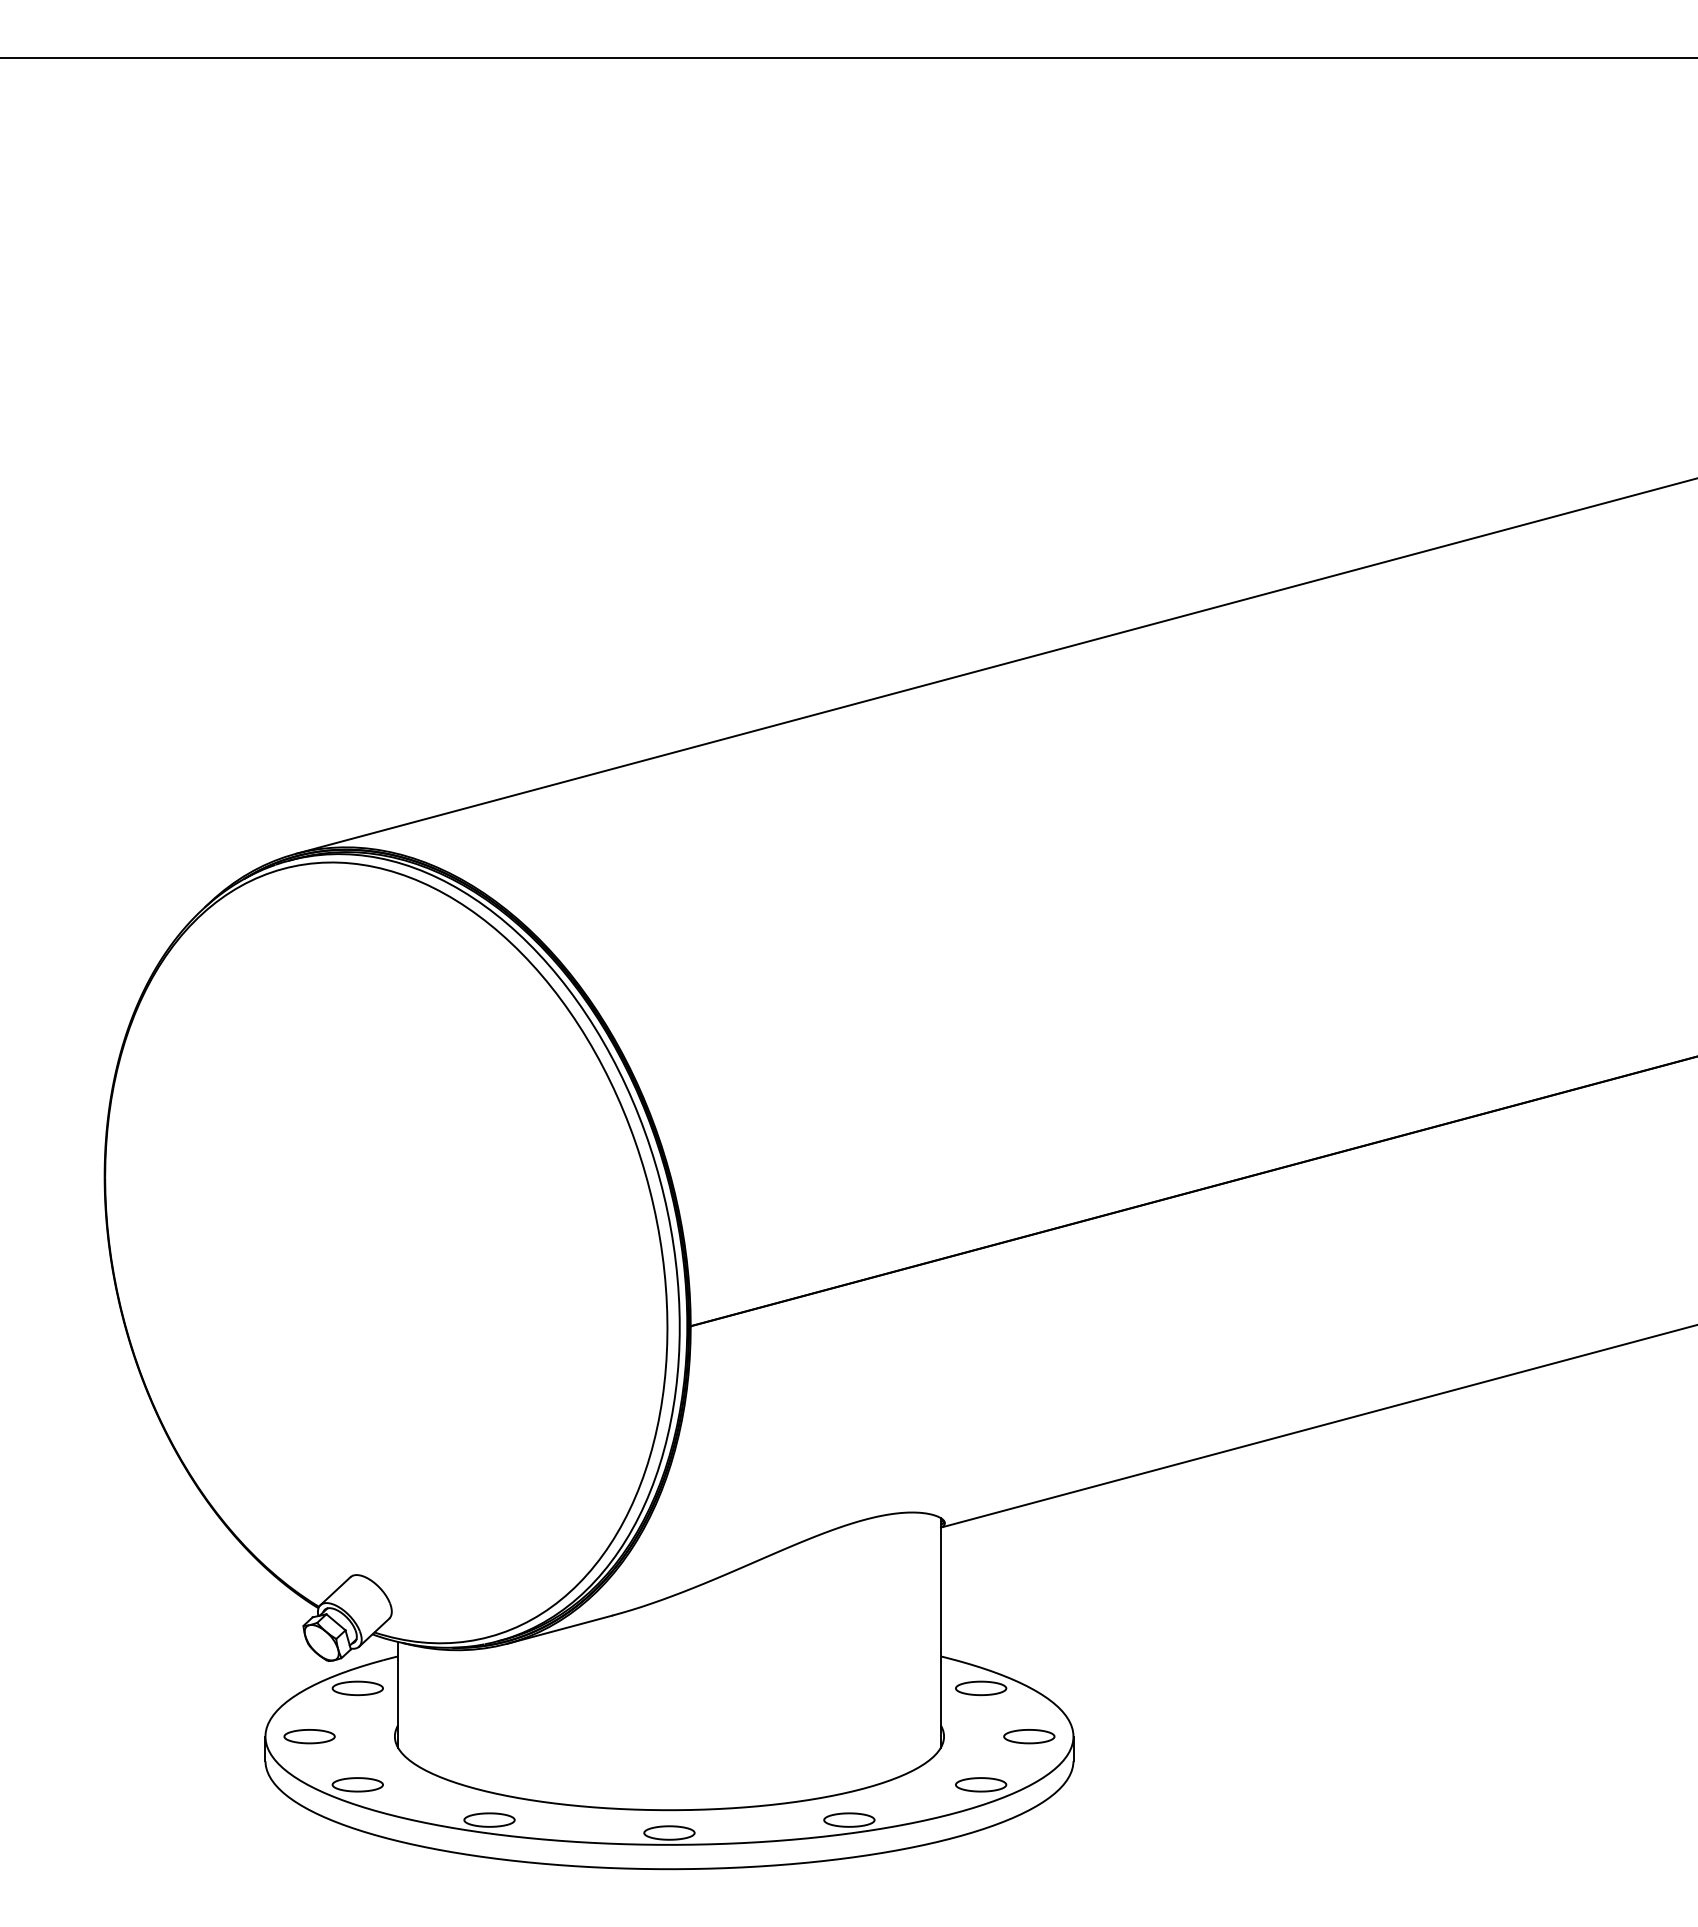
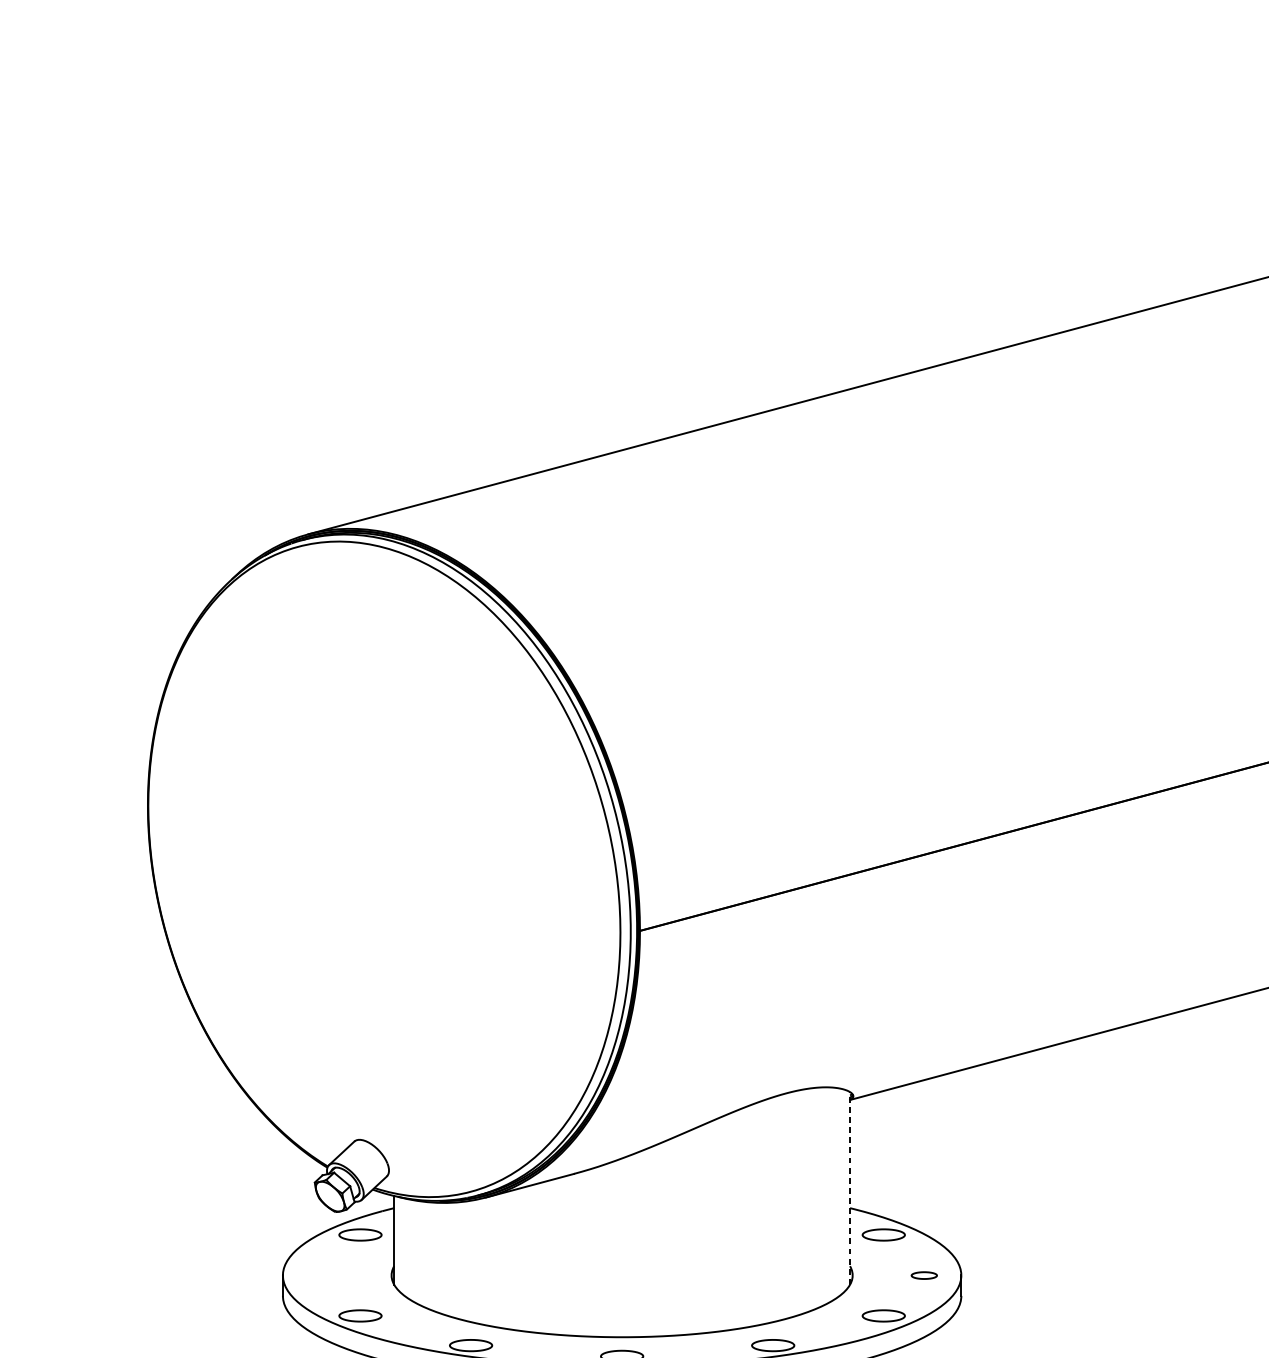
line: (940, 1633) -> (849, 1188), solid -> dashed
part: (309, 1736) -> (319, 1275), removed
part: (1029, 1736) -> (924, 1275), size x0.6

